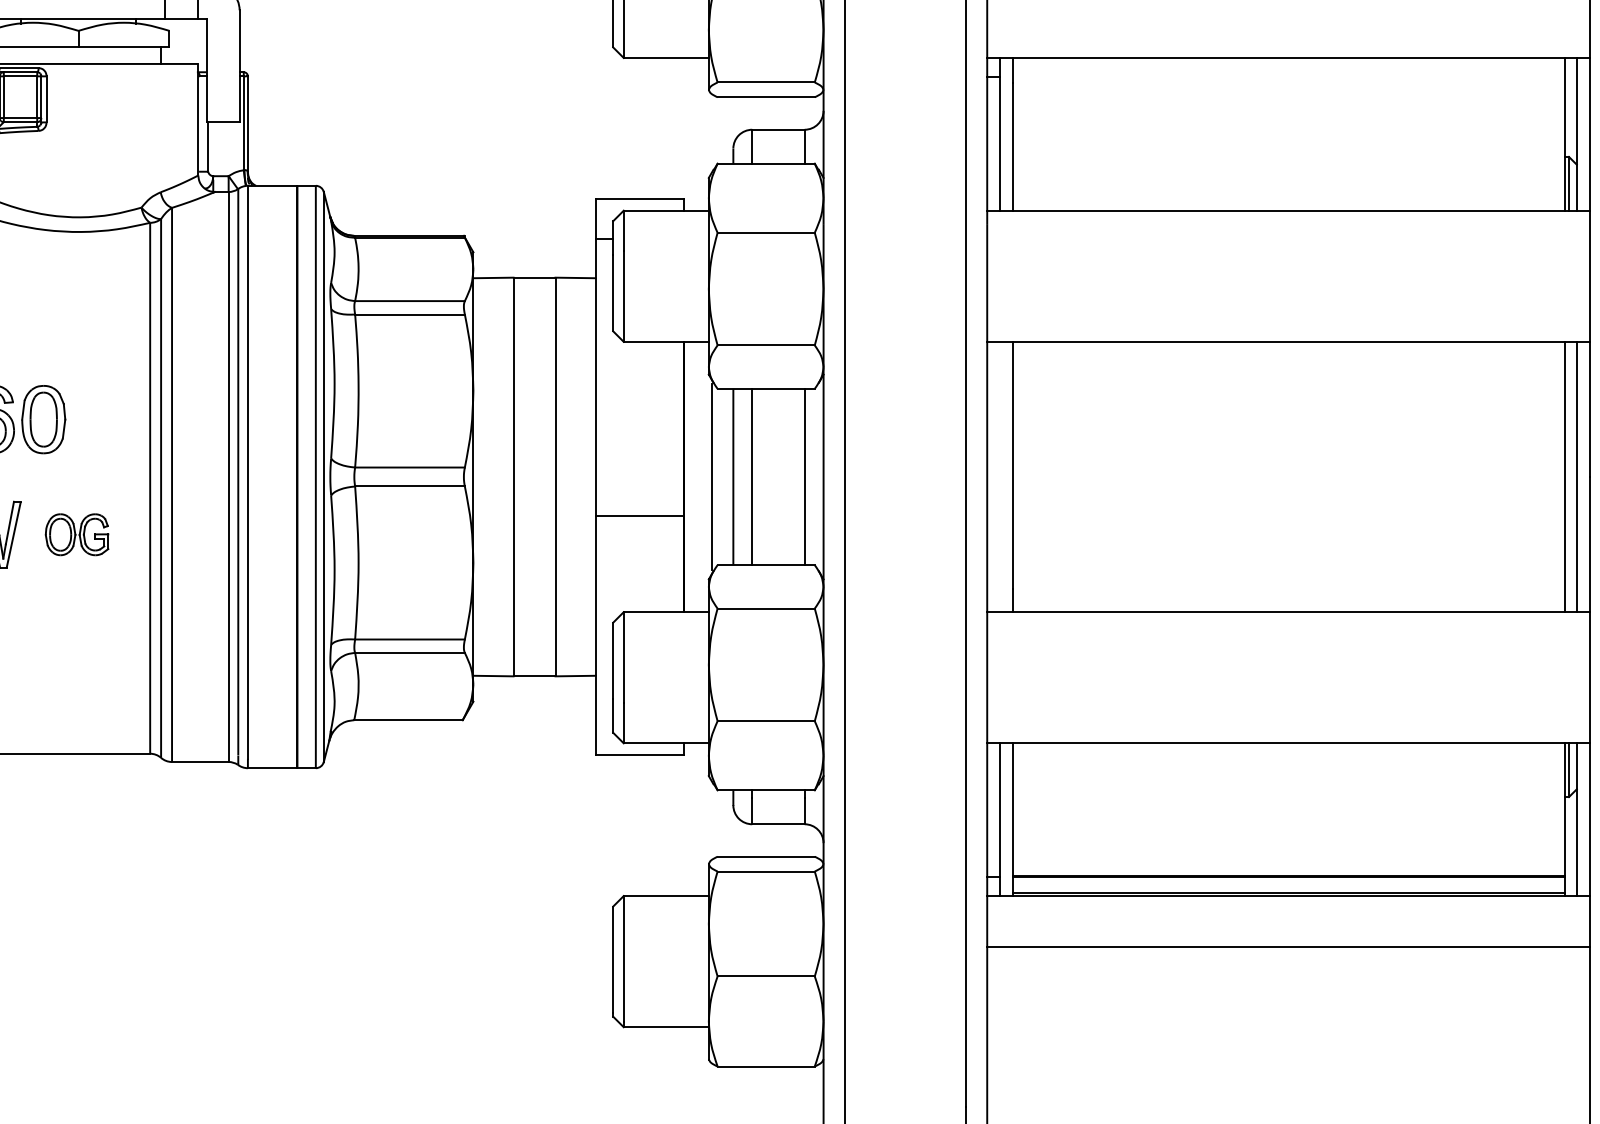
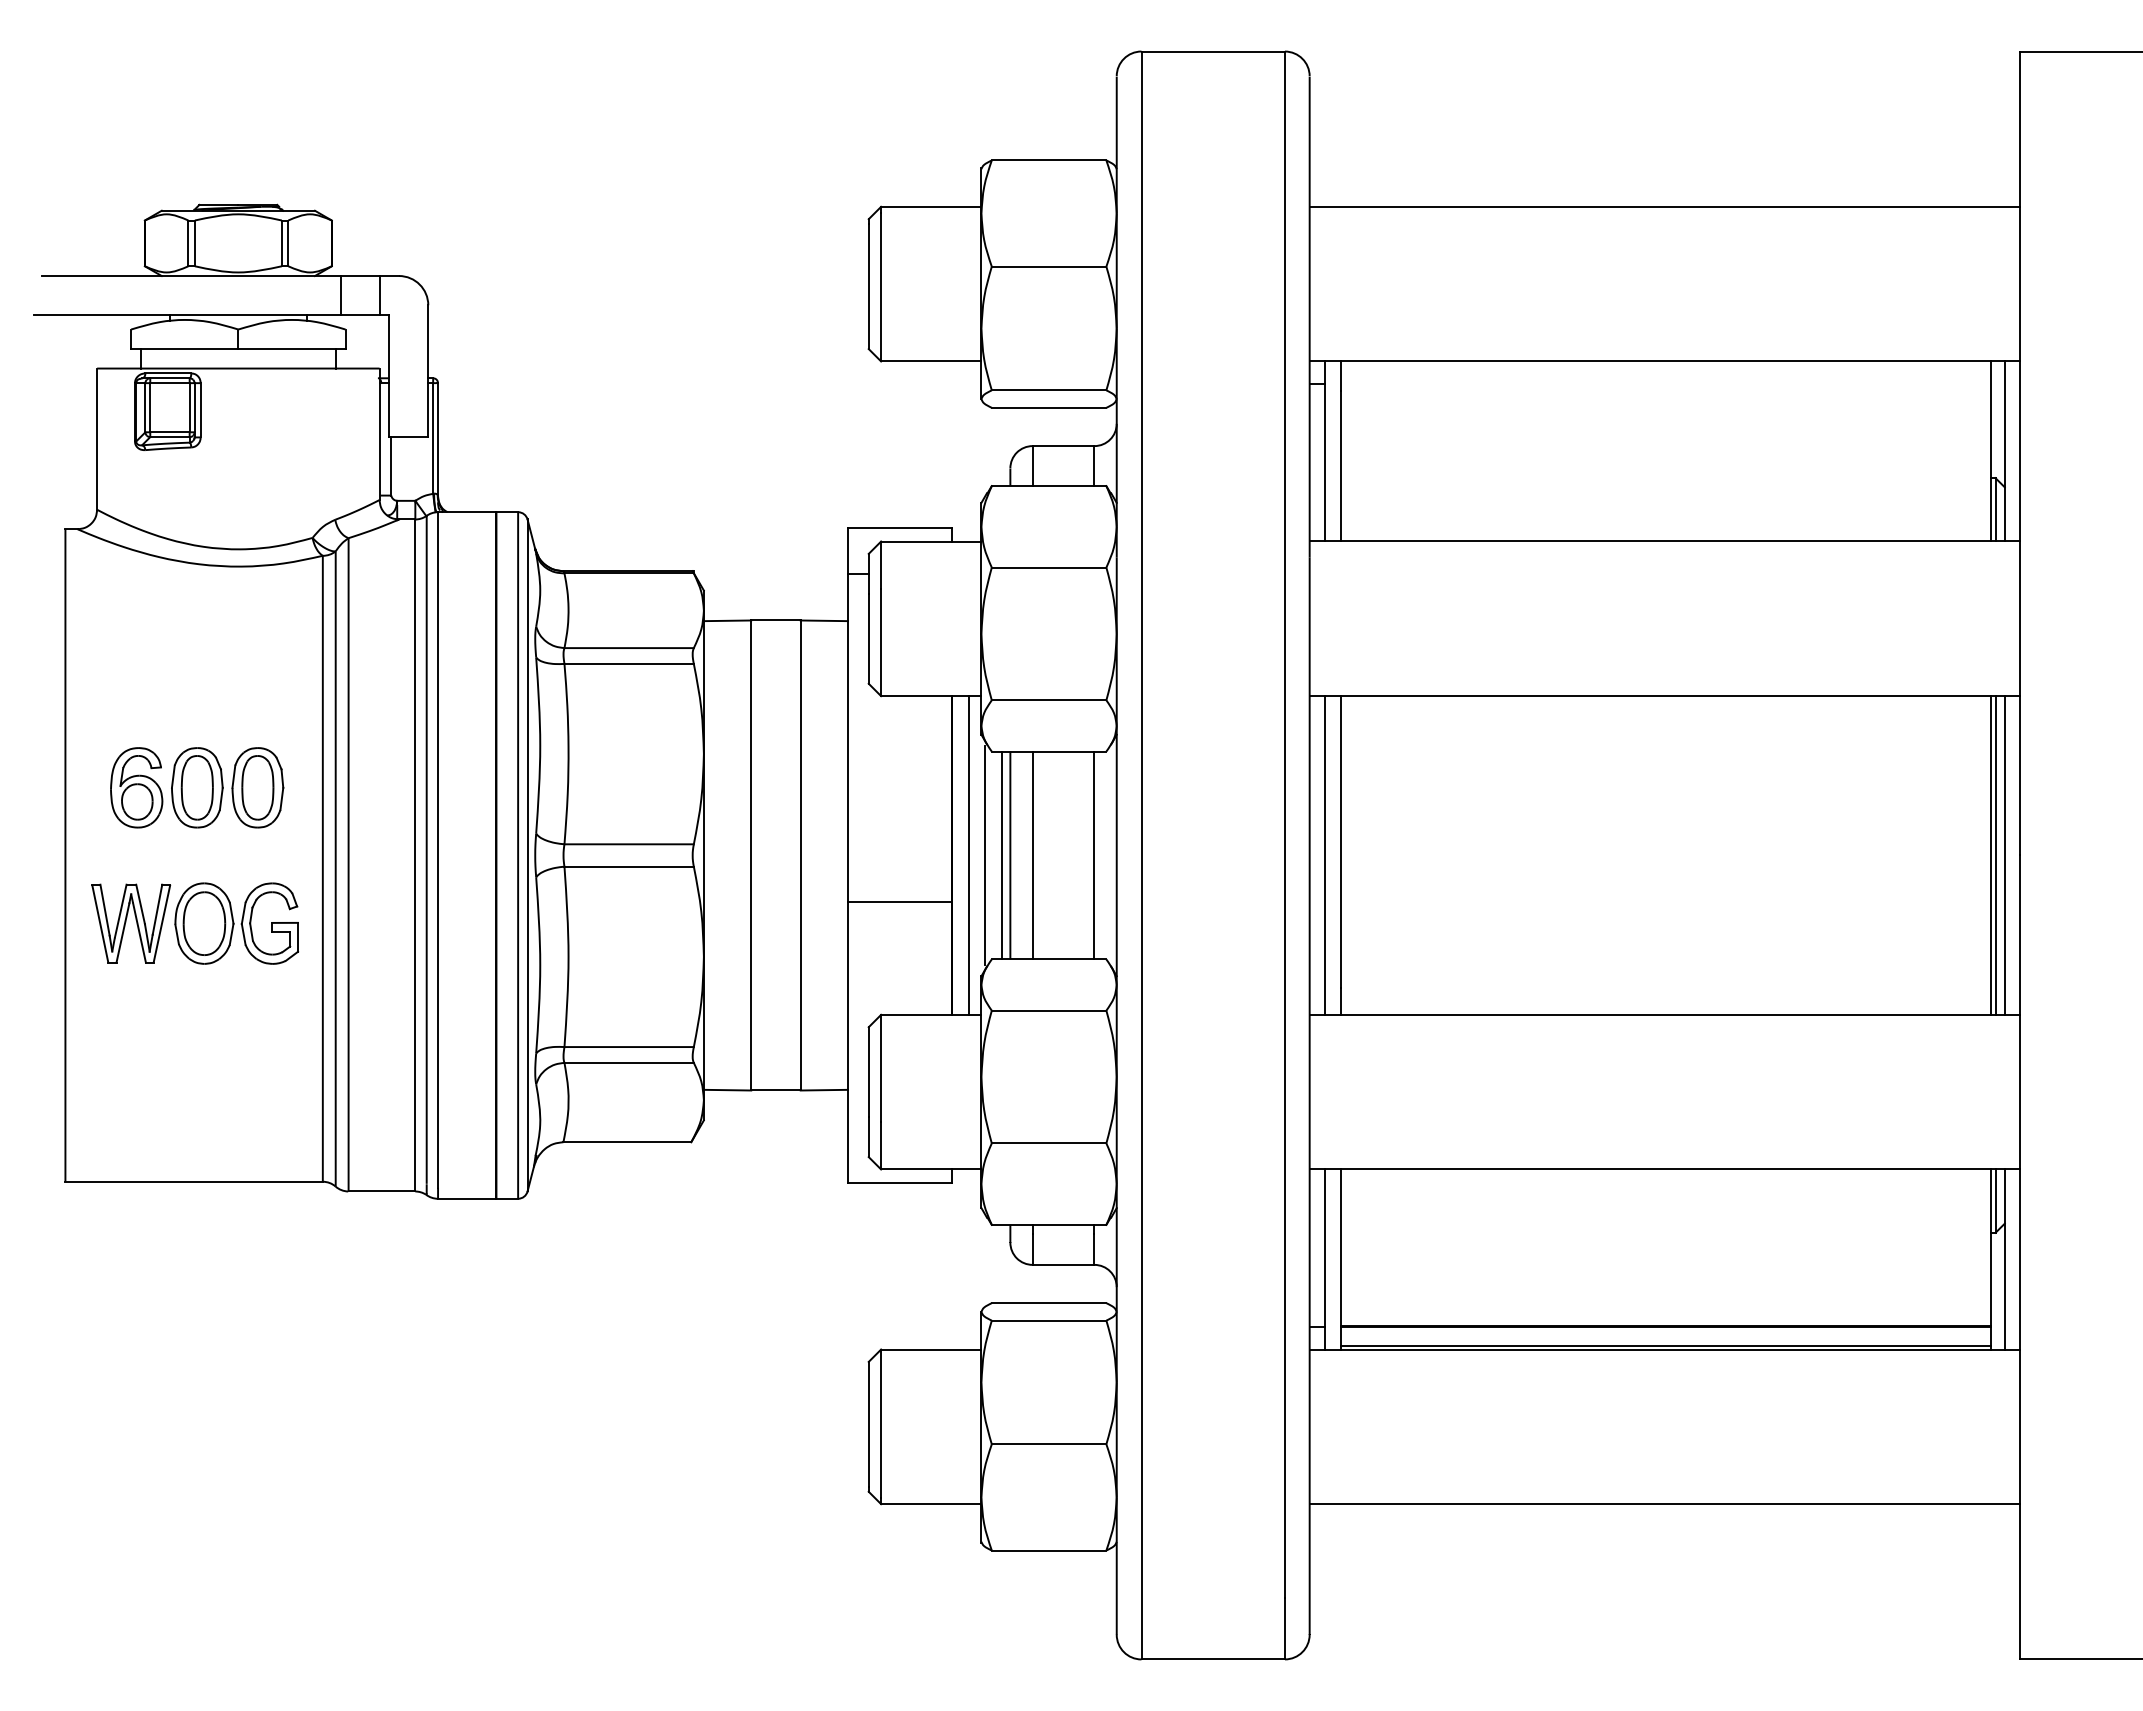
part: (94, 419) -> (257, 787), added
line: (697, 477) -> (968, 855), added
line: (725, 477) -> (1001, 855), added
line: (1000, 477) -> (1325, 855), added
line: (1568, 477) -> (1995, 855), added
part: (76, 534) -> (236, 923), size x1.67
line: (1288, 946) -> (1664, 1504), moved

